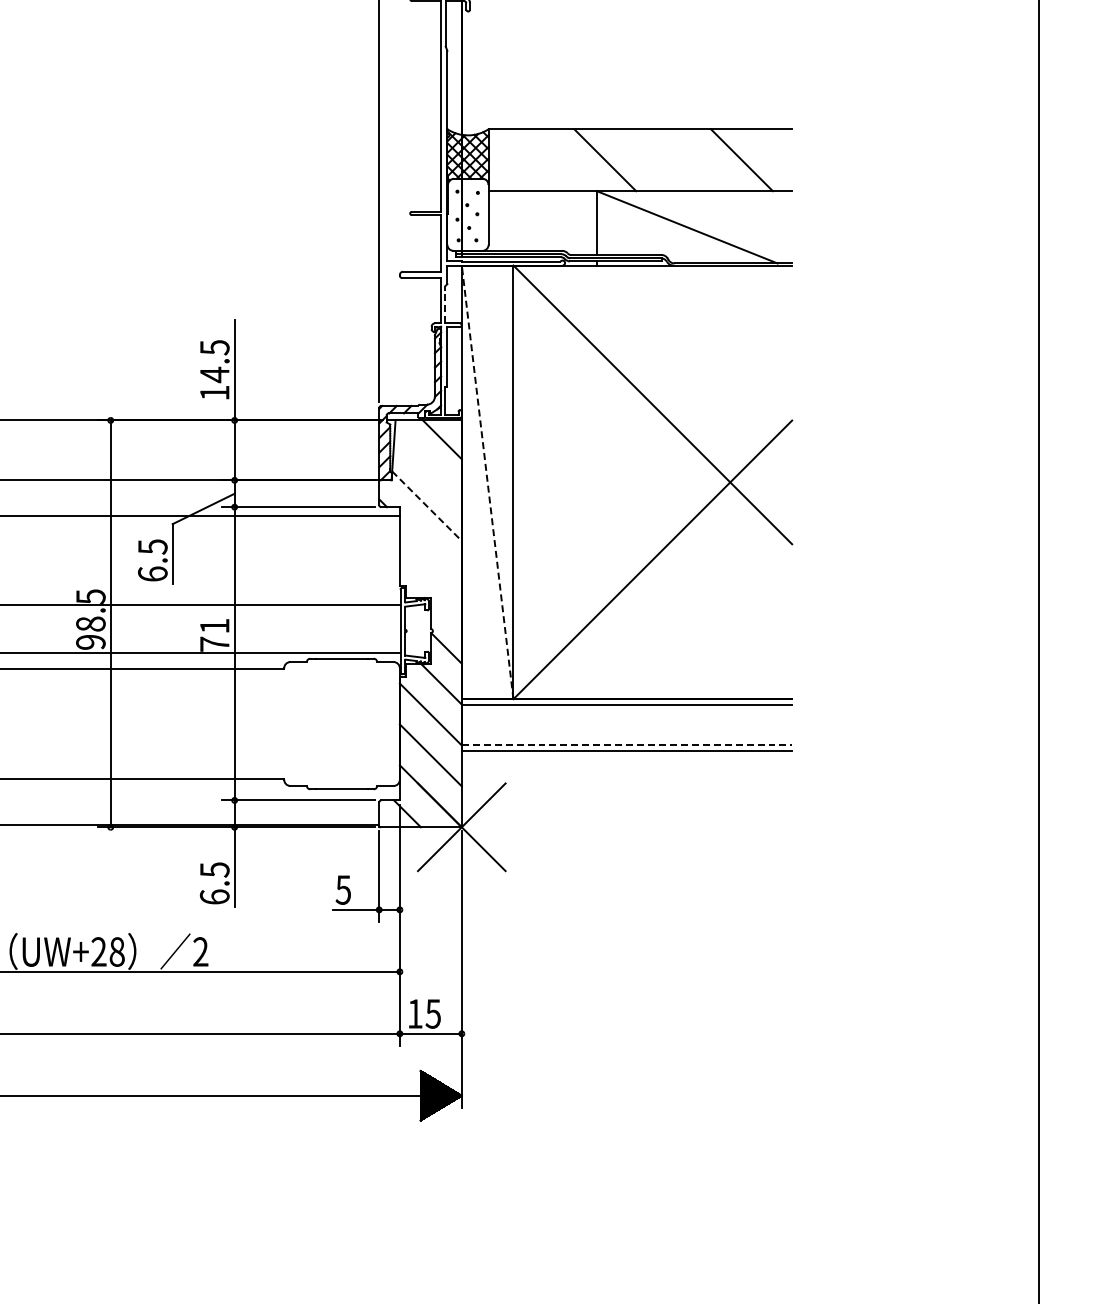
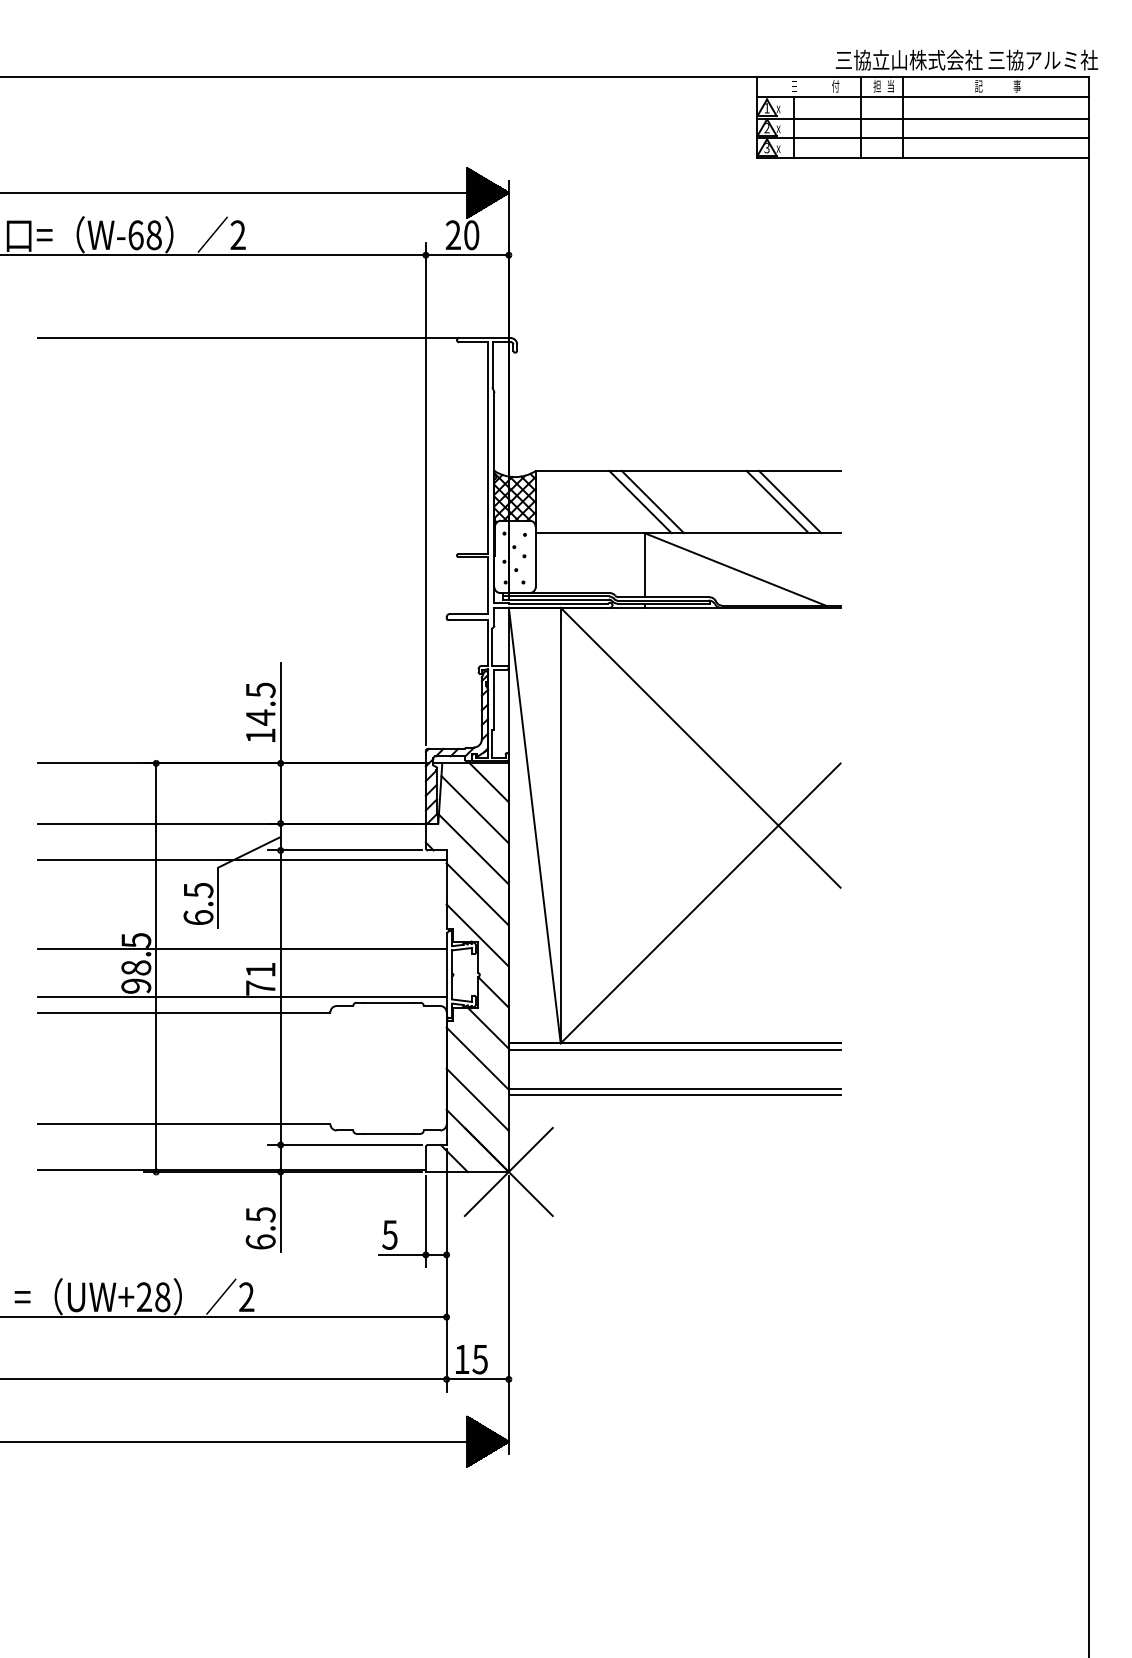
line: (728, 158) -> (776, 500), added
line: (592, 159) -> (640, 501), added
line: (445, 305) -> (492, 647), dashed -> solid
line: (427, 466) -> (474, 809), added
line: (487, 482) -> (534, 825), dashed -> solid
line: (427, 506) -> (474, 849), dashed -> solid
line: (430, 550) -> (477, 894), added
line: (430, 591) -> (477, 935), added
line: (626, 745) -> (674, 1089), dashed -> solid

